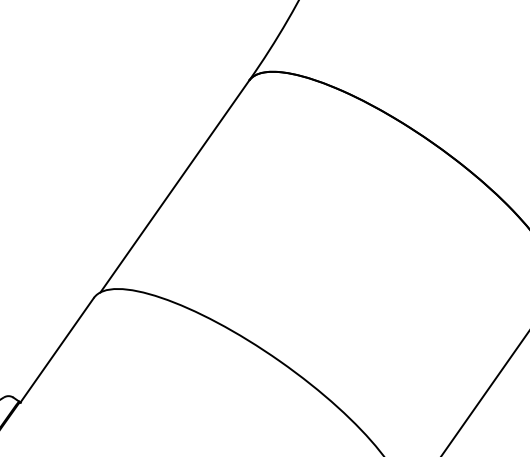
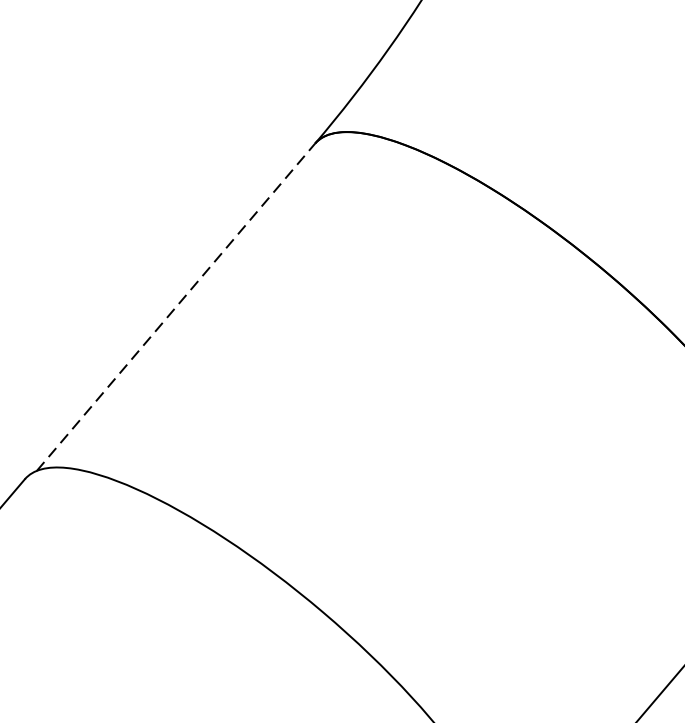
line: (175, 186) -> (177, 307), solid -> dashed

